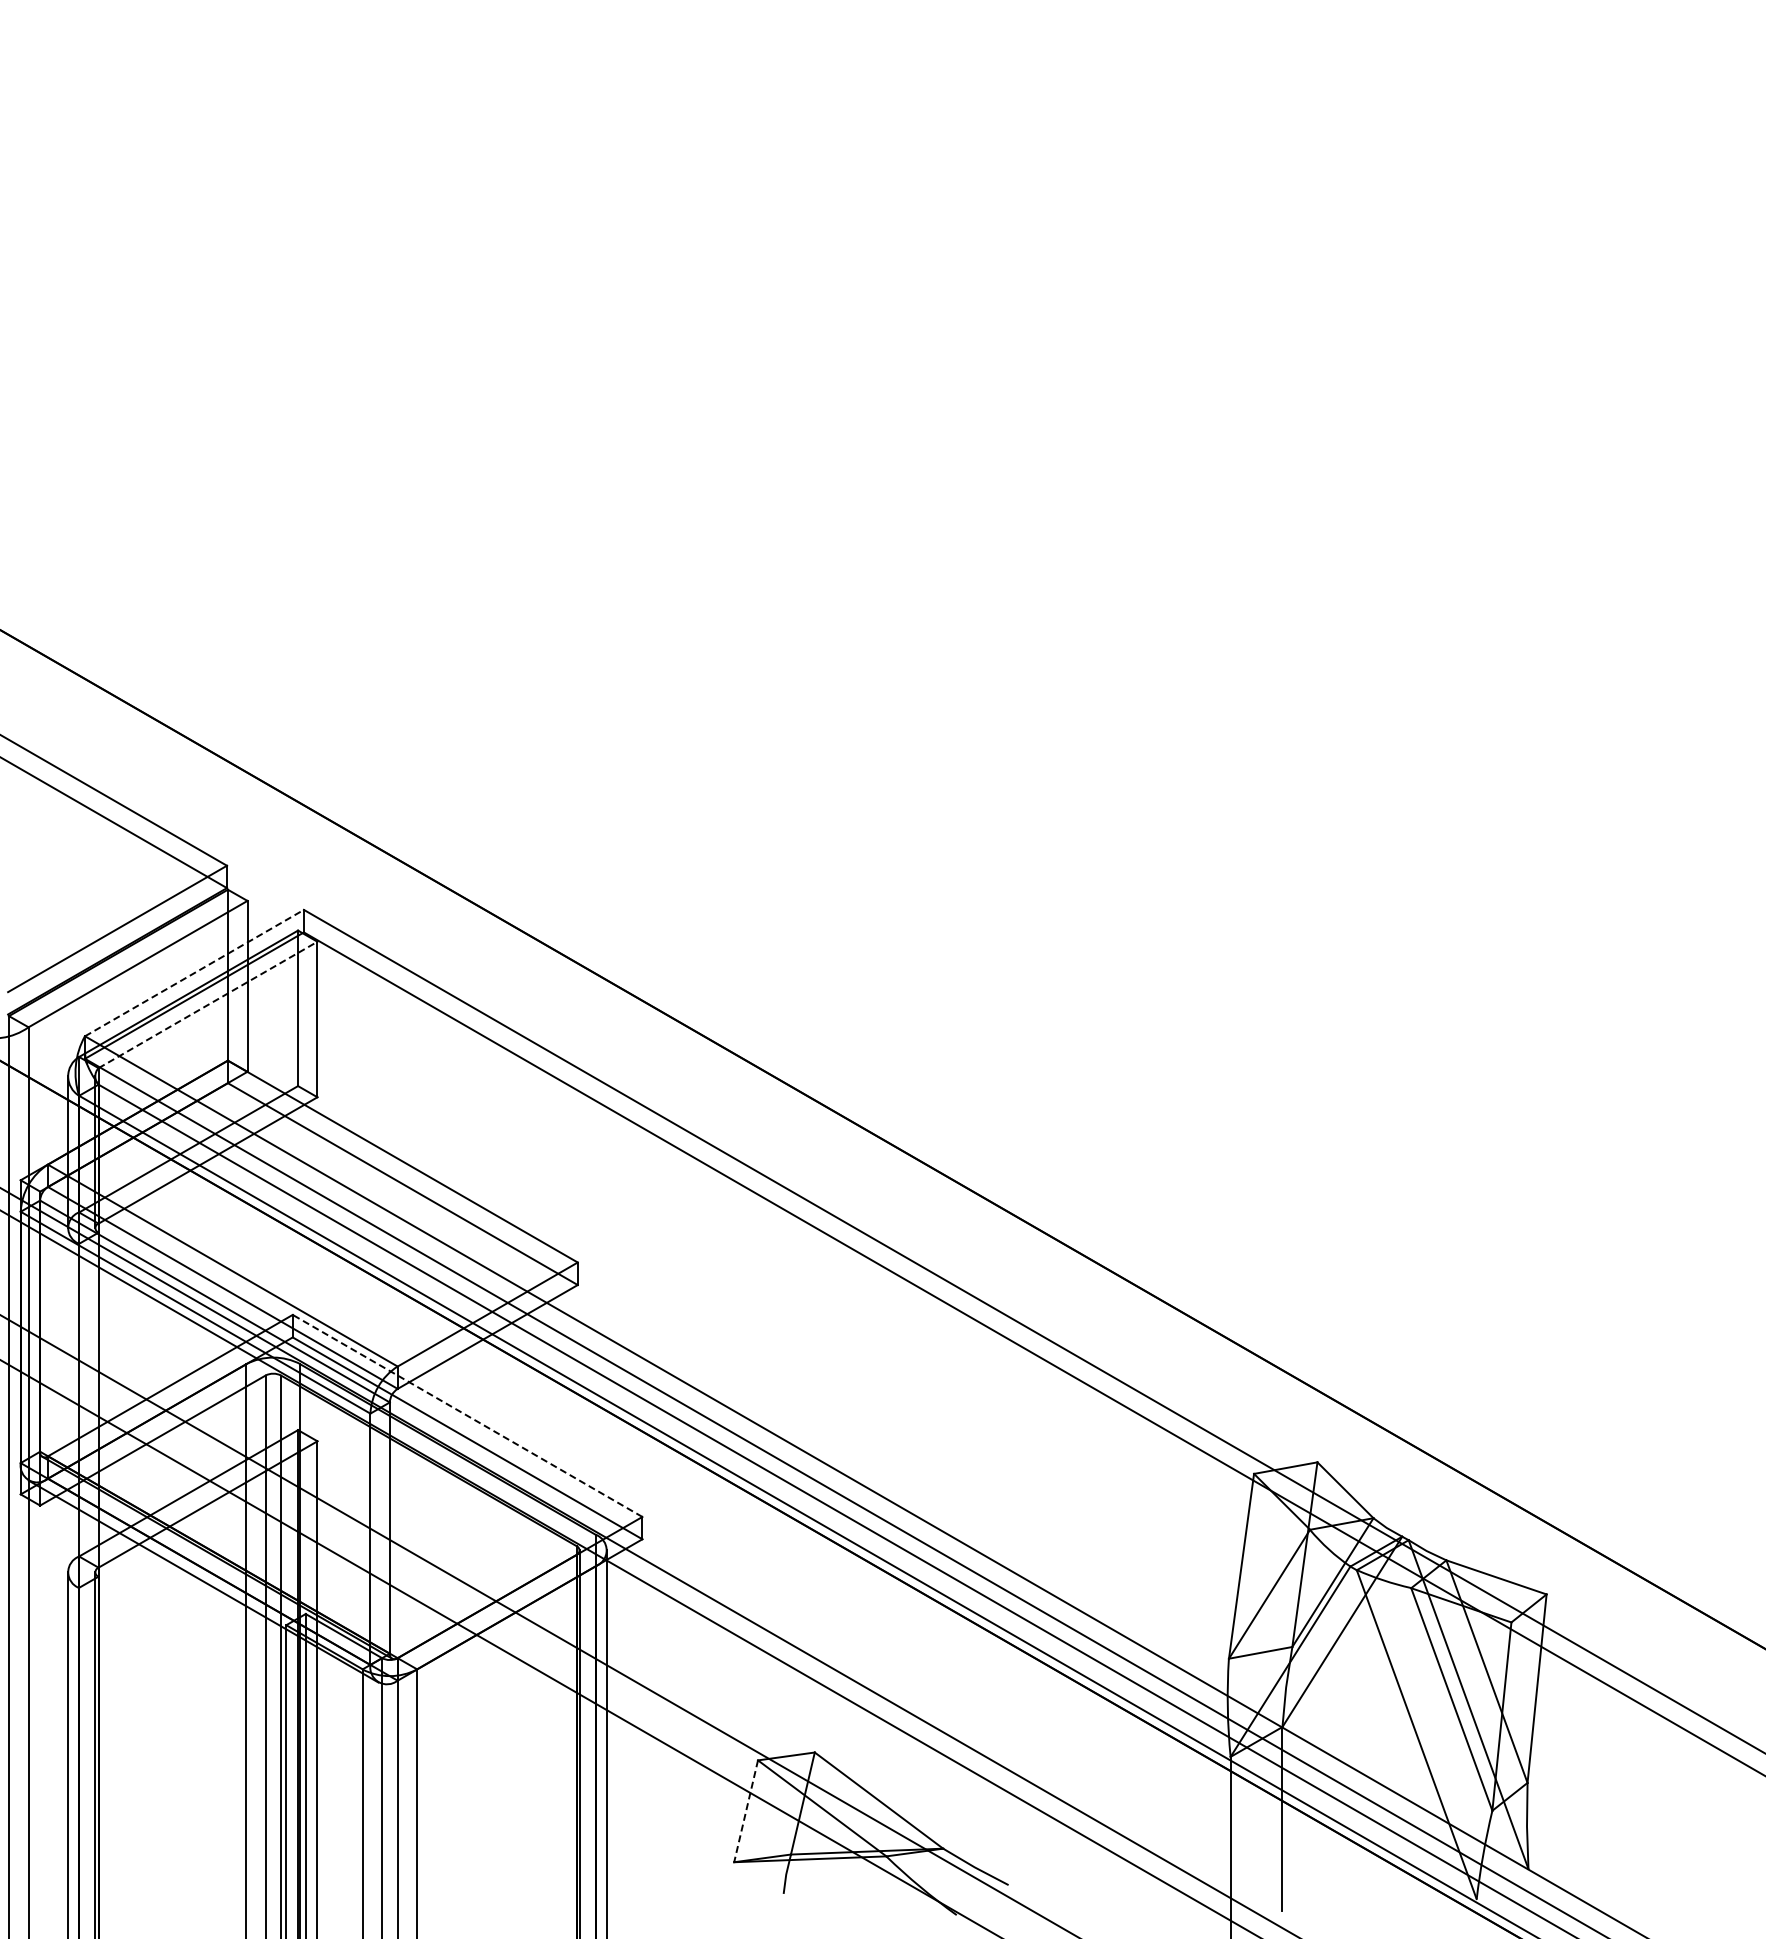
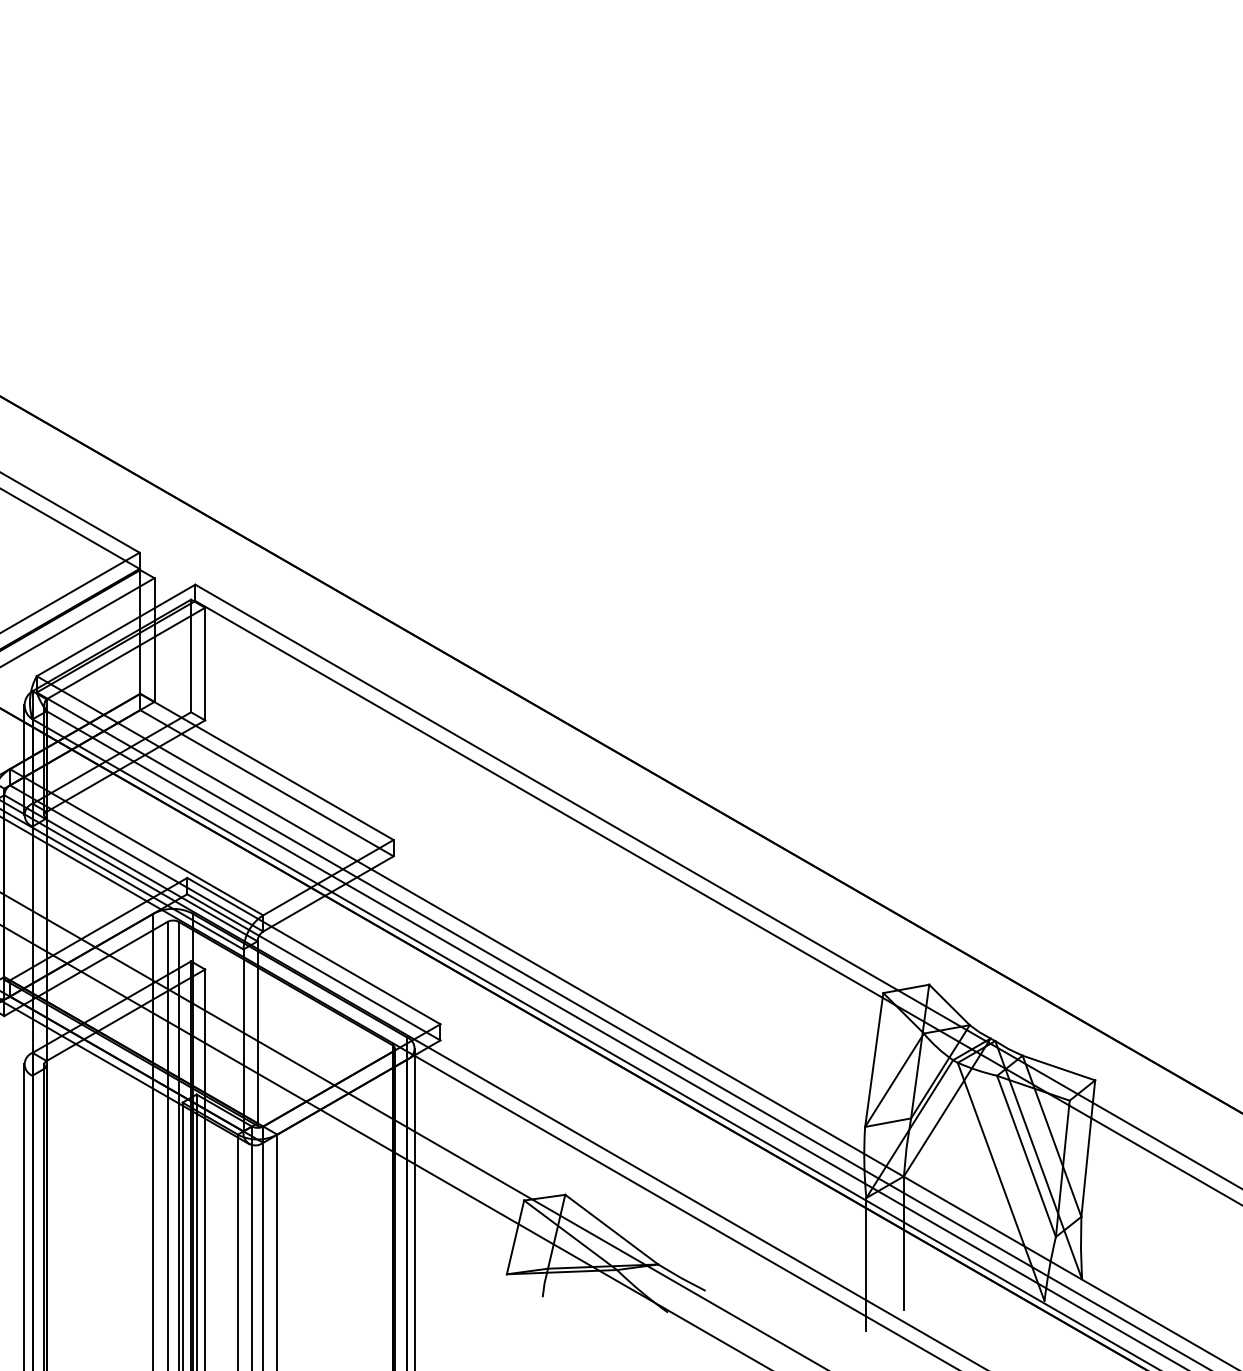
line: (194, 972) -> (116, 630), dashed -> solid
line: (208, 1004) -> (126, 653), dashed -> solid
line: (467, 1415) -> (313, 950), dashed -> solid
line: (746, 1811) -> (515, 1237), dashed -> solid

